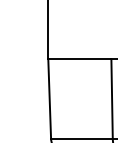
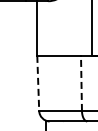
line: (50, 99) -> (38, 83), solid -> dashed
line: (112, 99) -> (81, 83), solid -> dashed

